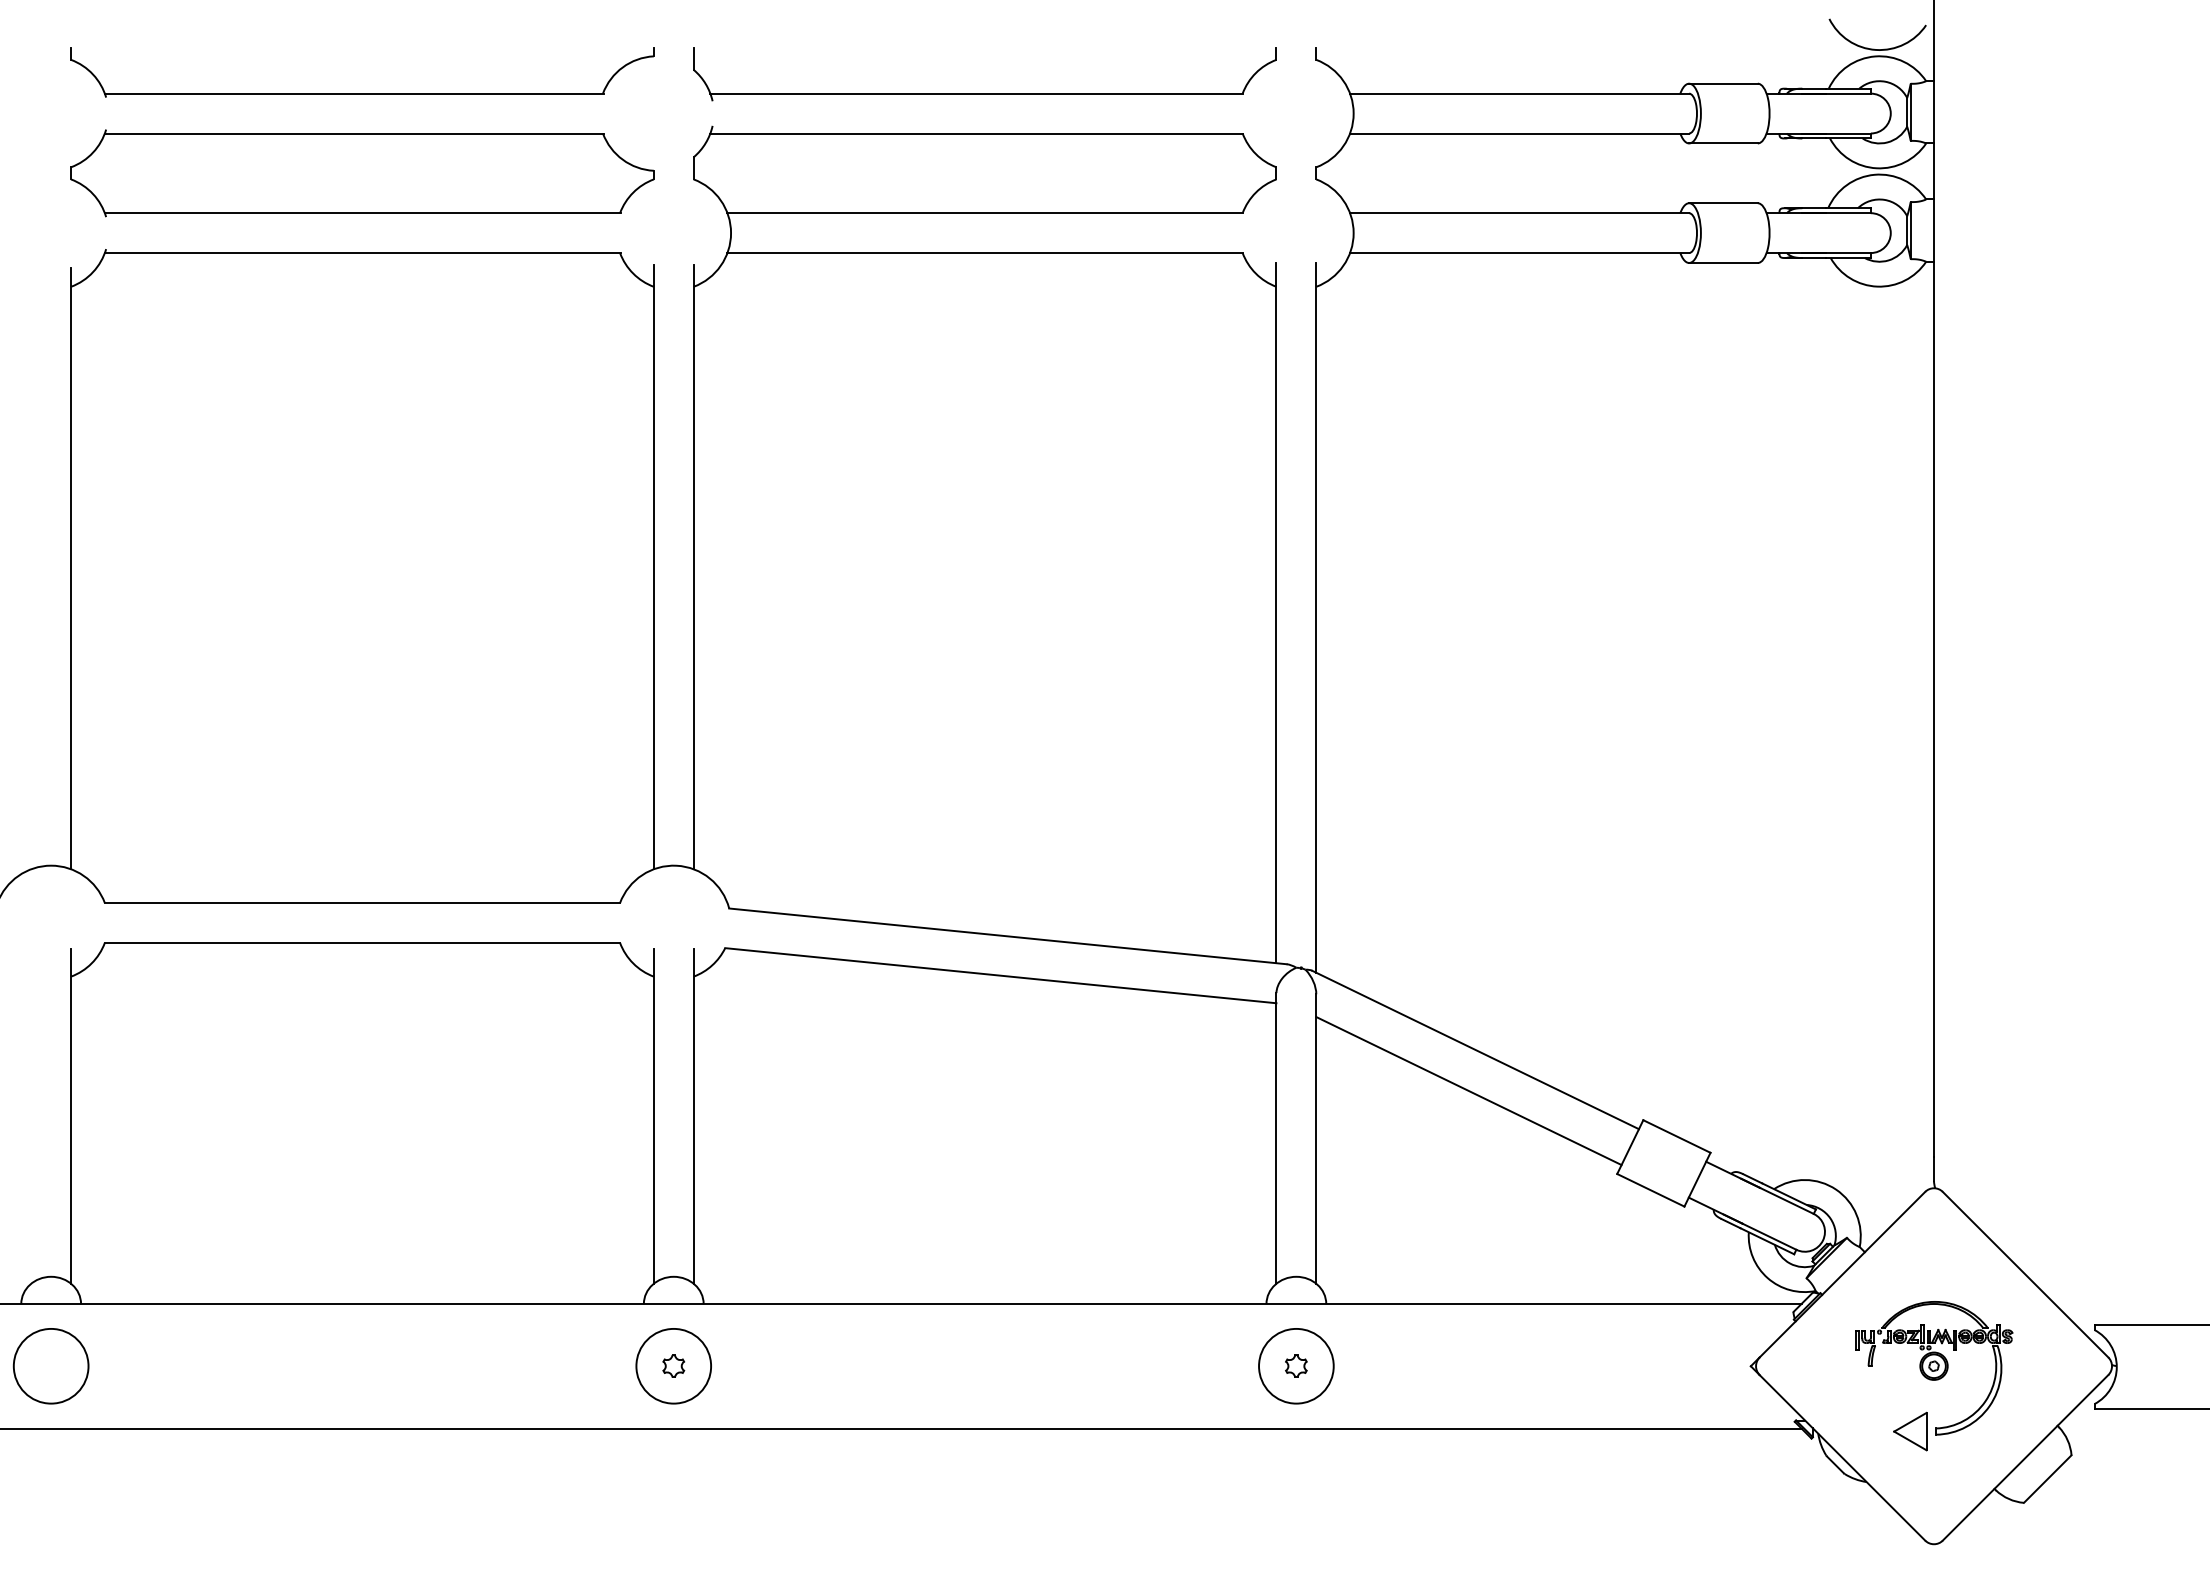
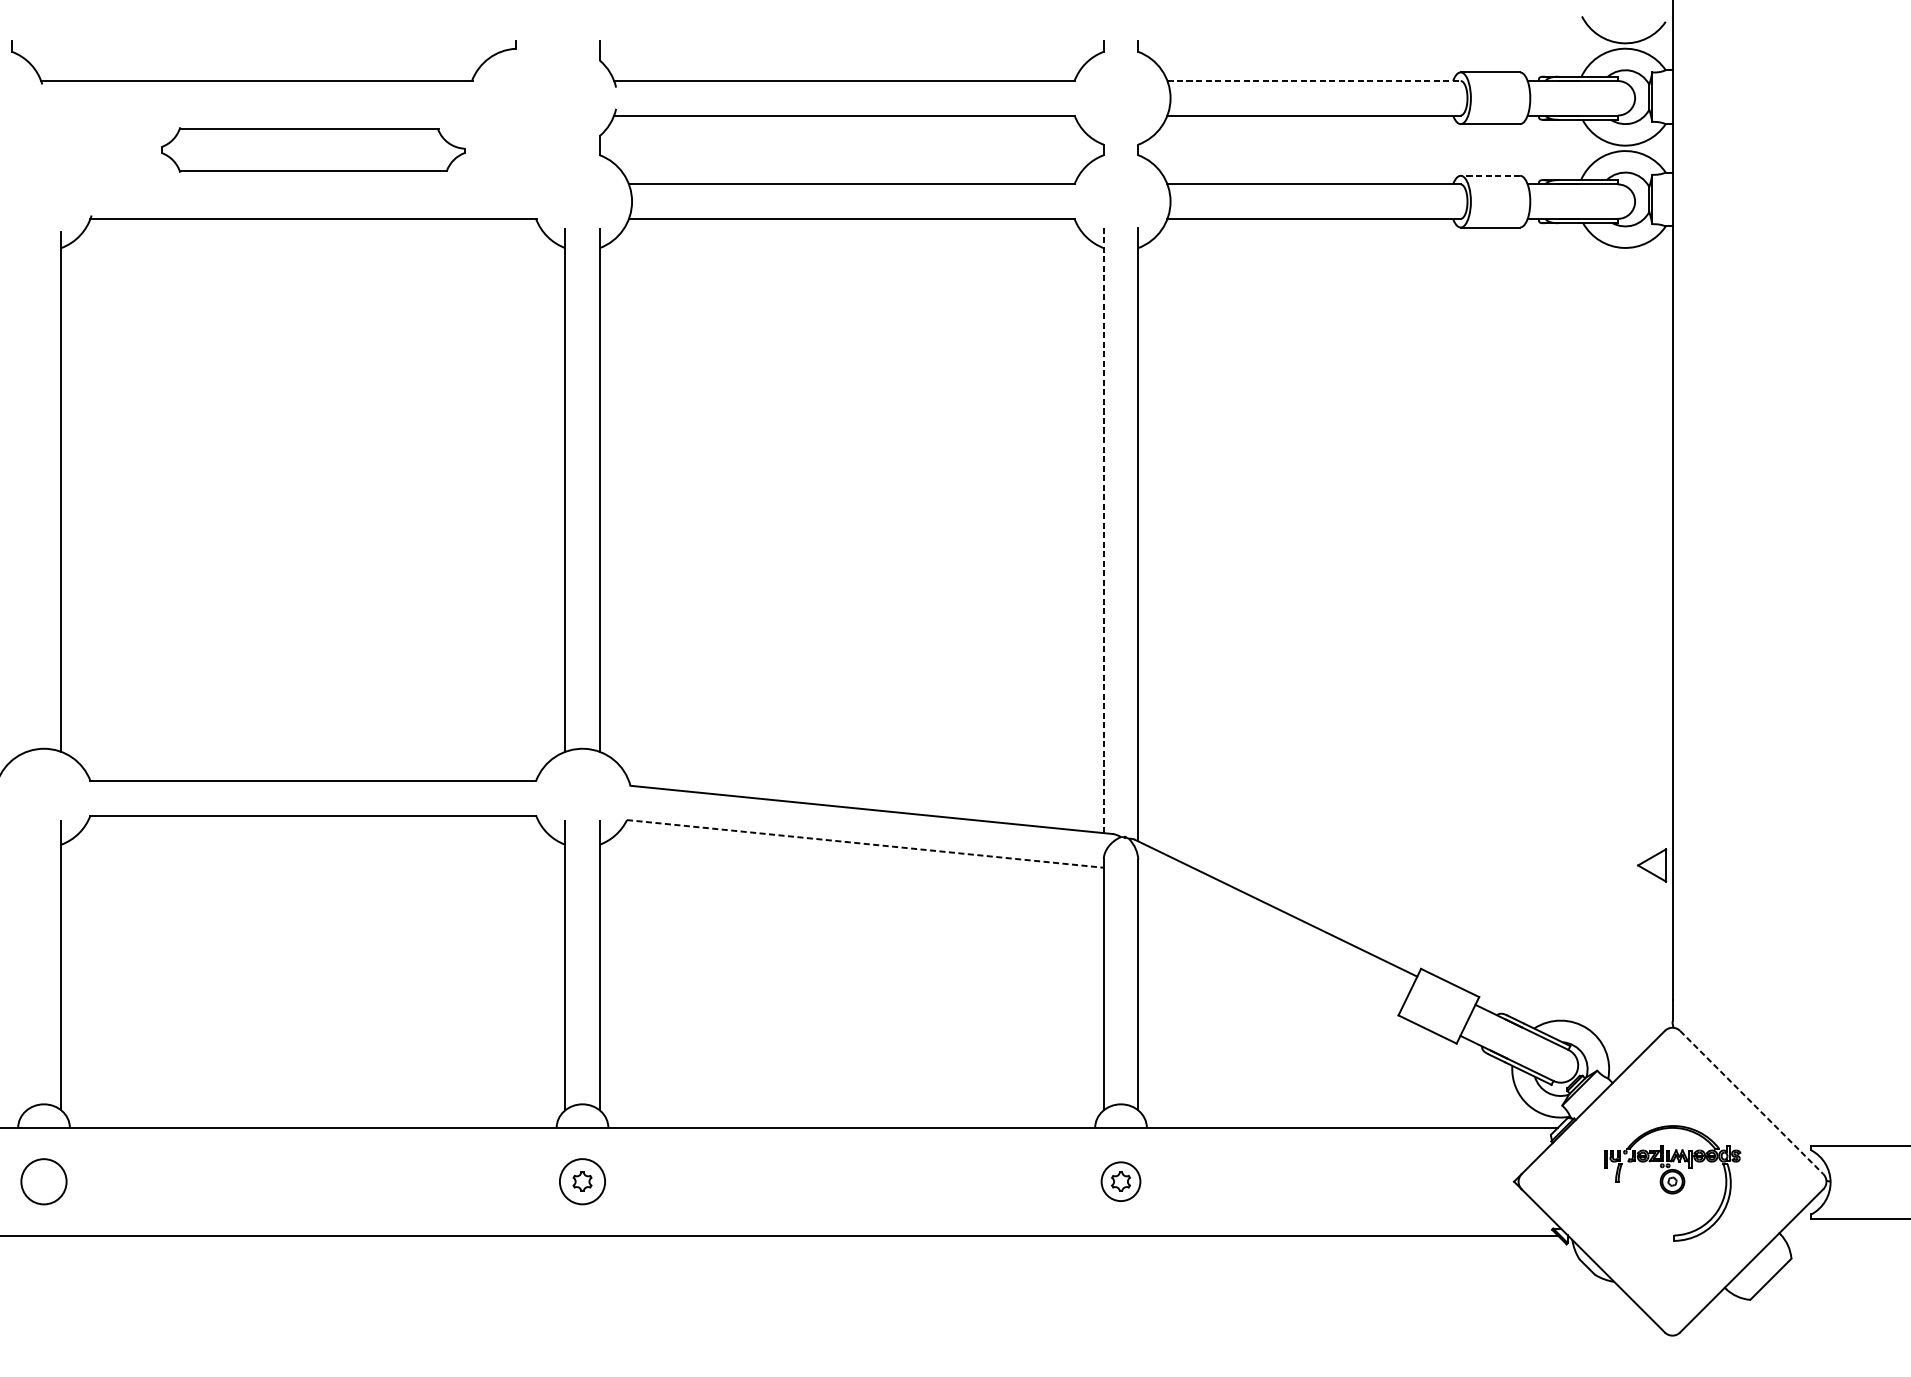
part: (362, 93) -> (264, 80), moved
line: (1519, 93) -> (1314, 80), solid -> dashed
part: (362, 173) -> (313, 150), size x0.6
line: (1722, 203) -> (1489, 176), solid -> dashed
line: (1276, 613) -> (1103, 530), solid -> dashed
line: (1000, 975) -> (865, 843), solid -> dashed
line: (1468, 1091) -> (1269, 944), removed
line: (2025, 1275) -> (1751, 1103), solid -> dashed
circle: (673, 1365) -> (582, 1181), size x0.7
circle: (1296, 1365) -> (1121, 1181), size x0.6
circle: (50, 1366) -> (43, 1181), size x0.7
part: (1910, 1431) -> (1652, 865), moved

